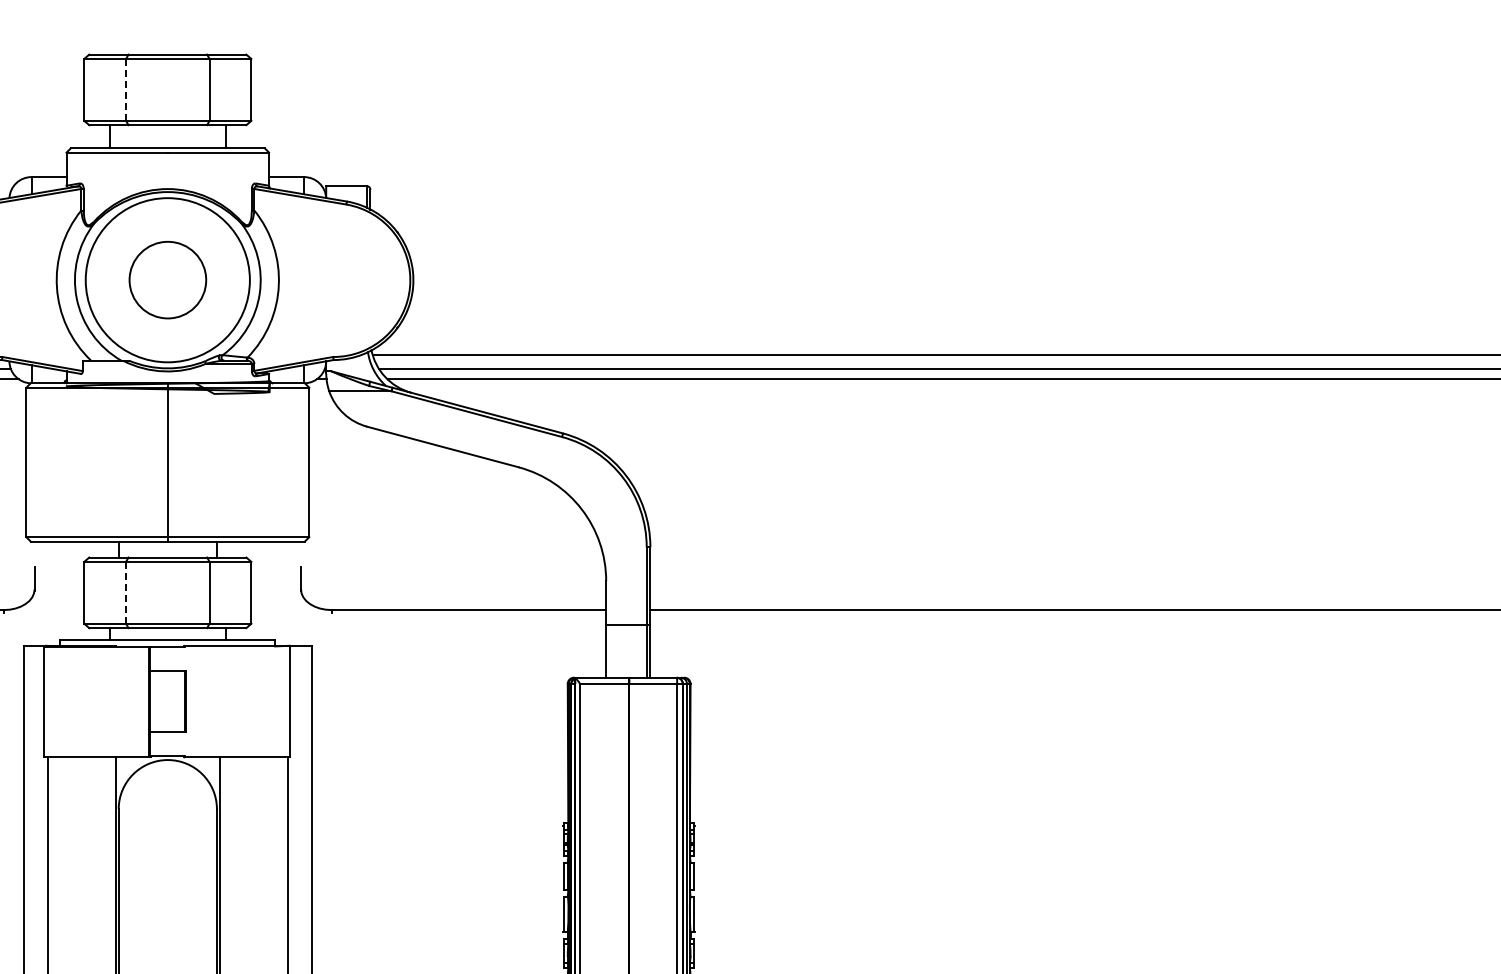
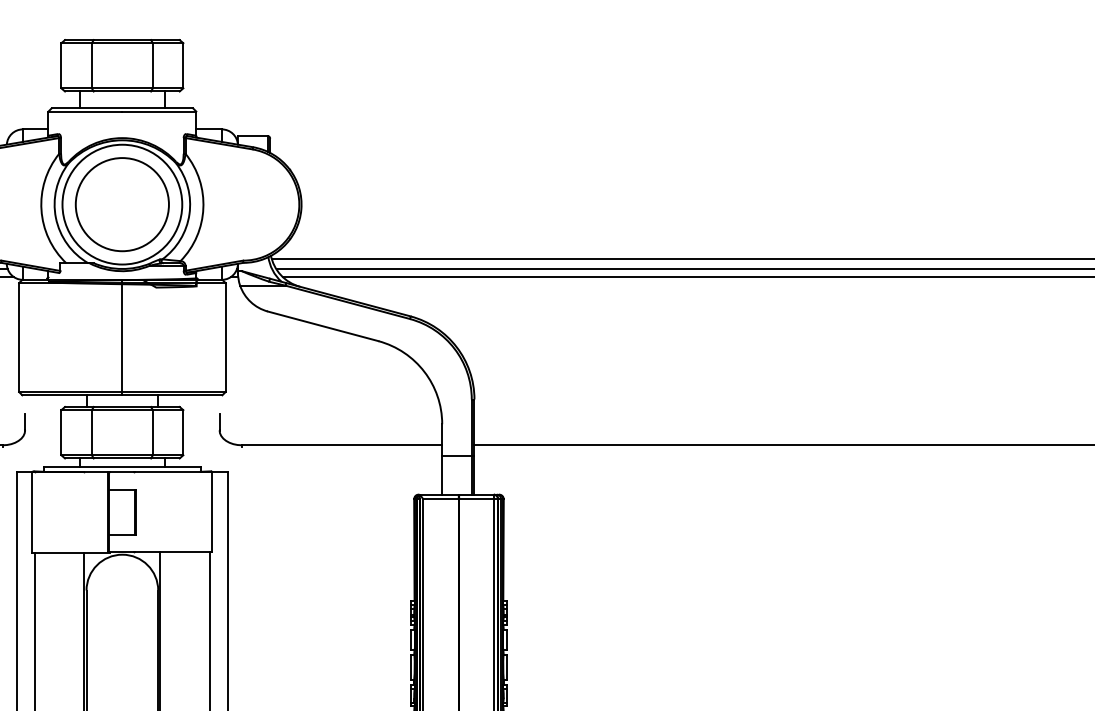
line: (126, 89) -> (92, 65), dashed -> solid
circle: (167, 279) -> (122, 204), size x1.67
line: (126, 592) -> (92, 432), dashed -> solid

